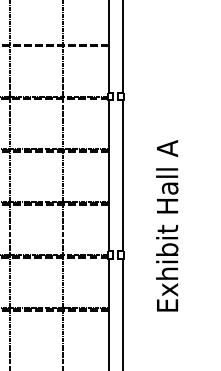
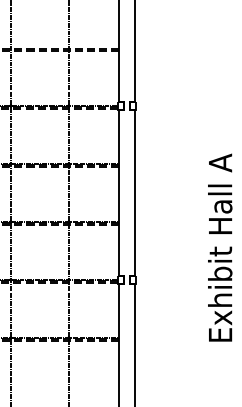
text: (167, 225) -> (220, 247), moved

